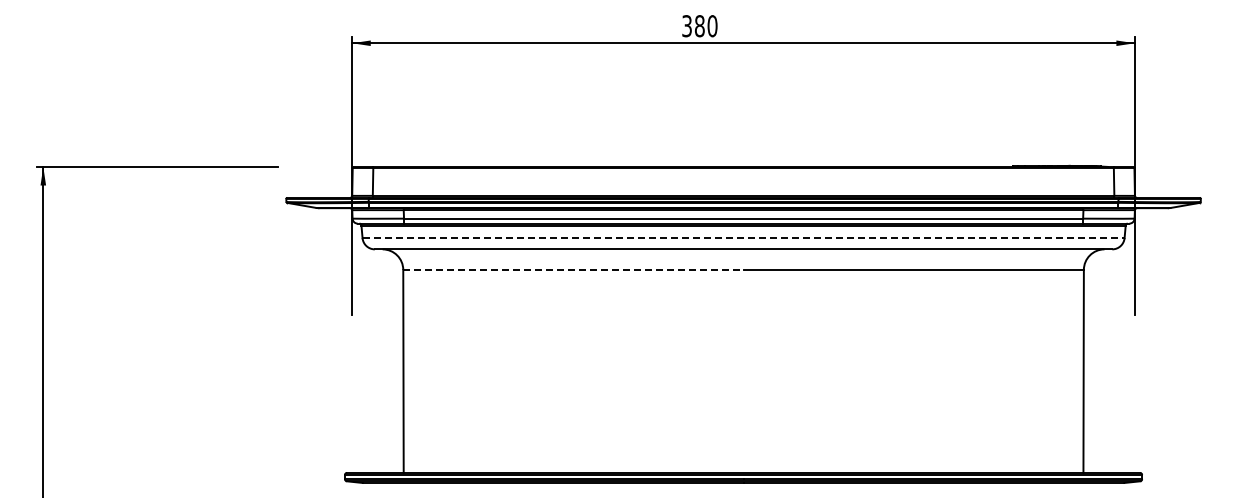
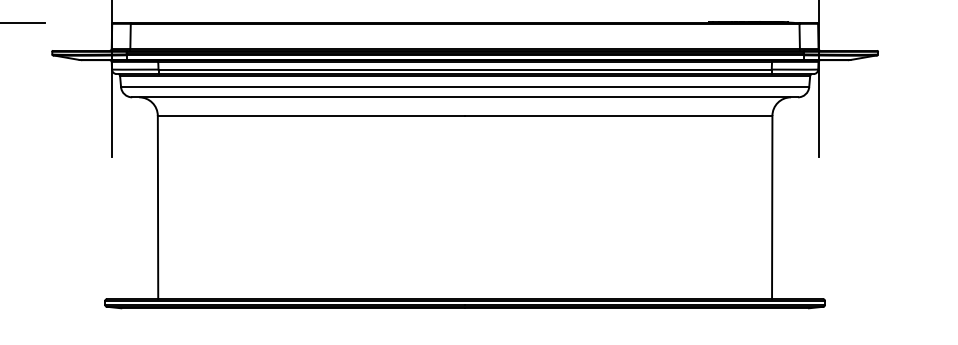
line: (744, 238) -> (465, 87), dashed -> solid
line: (573, 269) -> (311, 115), dashed -> solid

